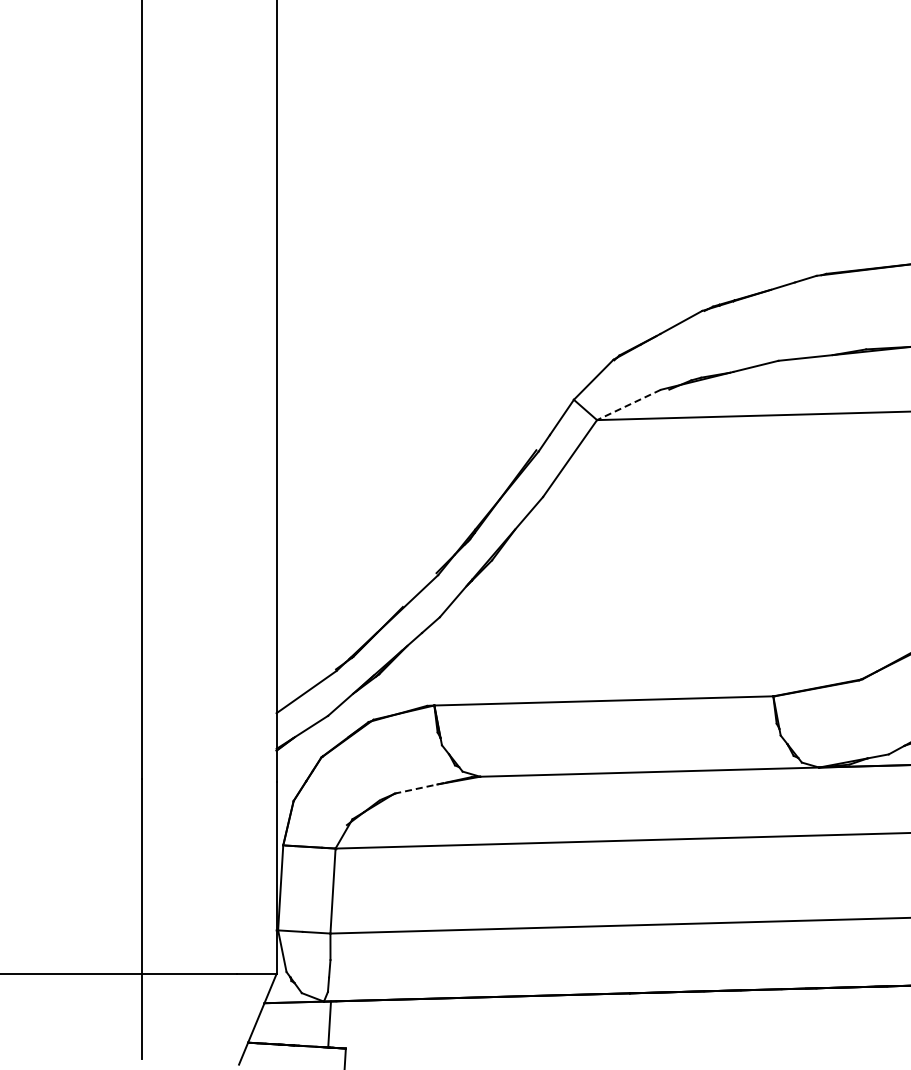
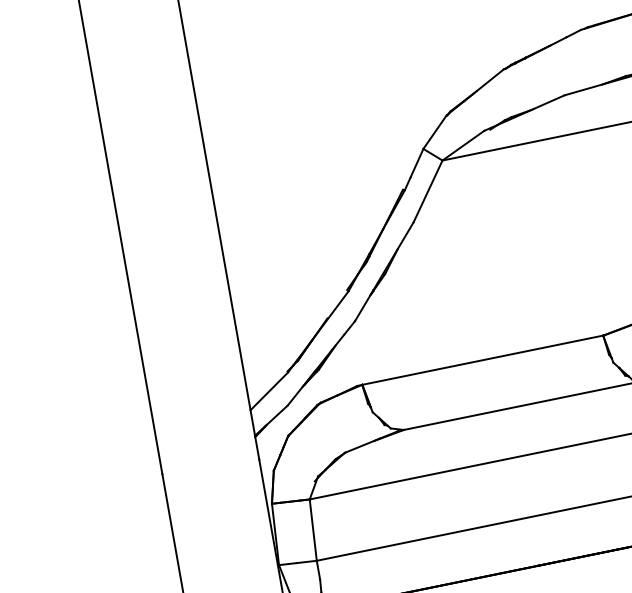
line: (628, 405) -> (463, 146), dashed -> solid
line: (420, 788) -> (362, 445), dashed -> solid

